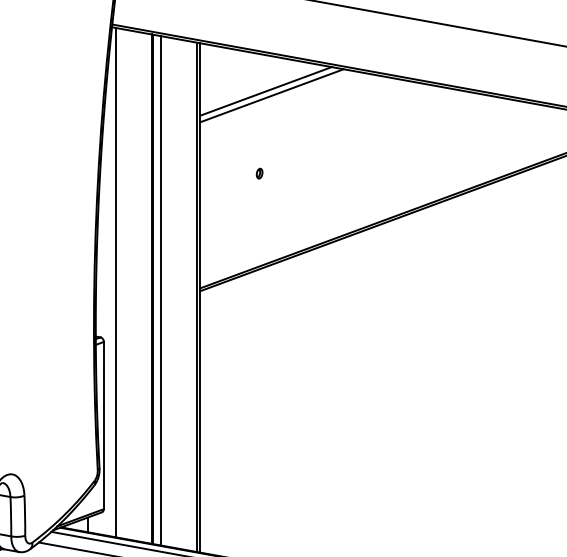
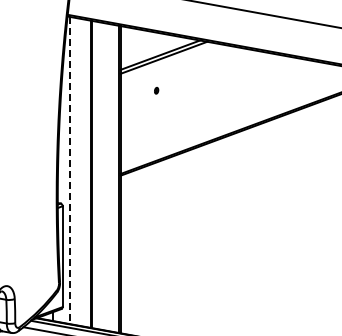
part: (259, 173) -> (156, 90), moved
line: (115, 282) -> (69, 170), solid -> dashed
line: (161, 290) -> (97, 175), removed

